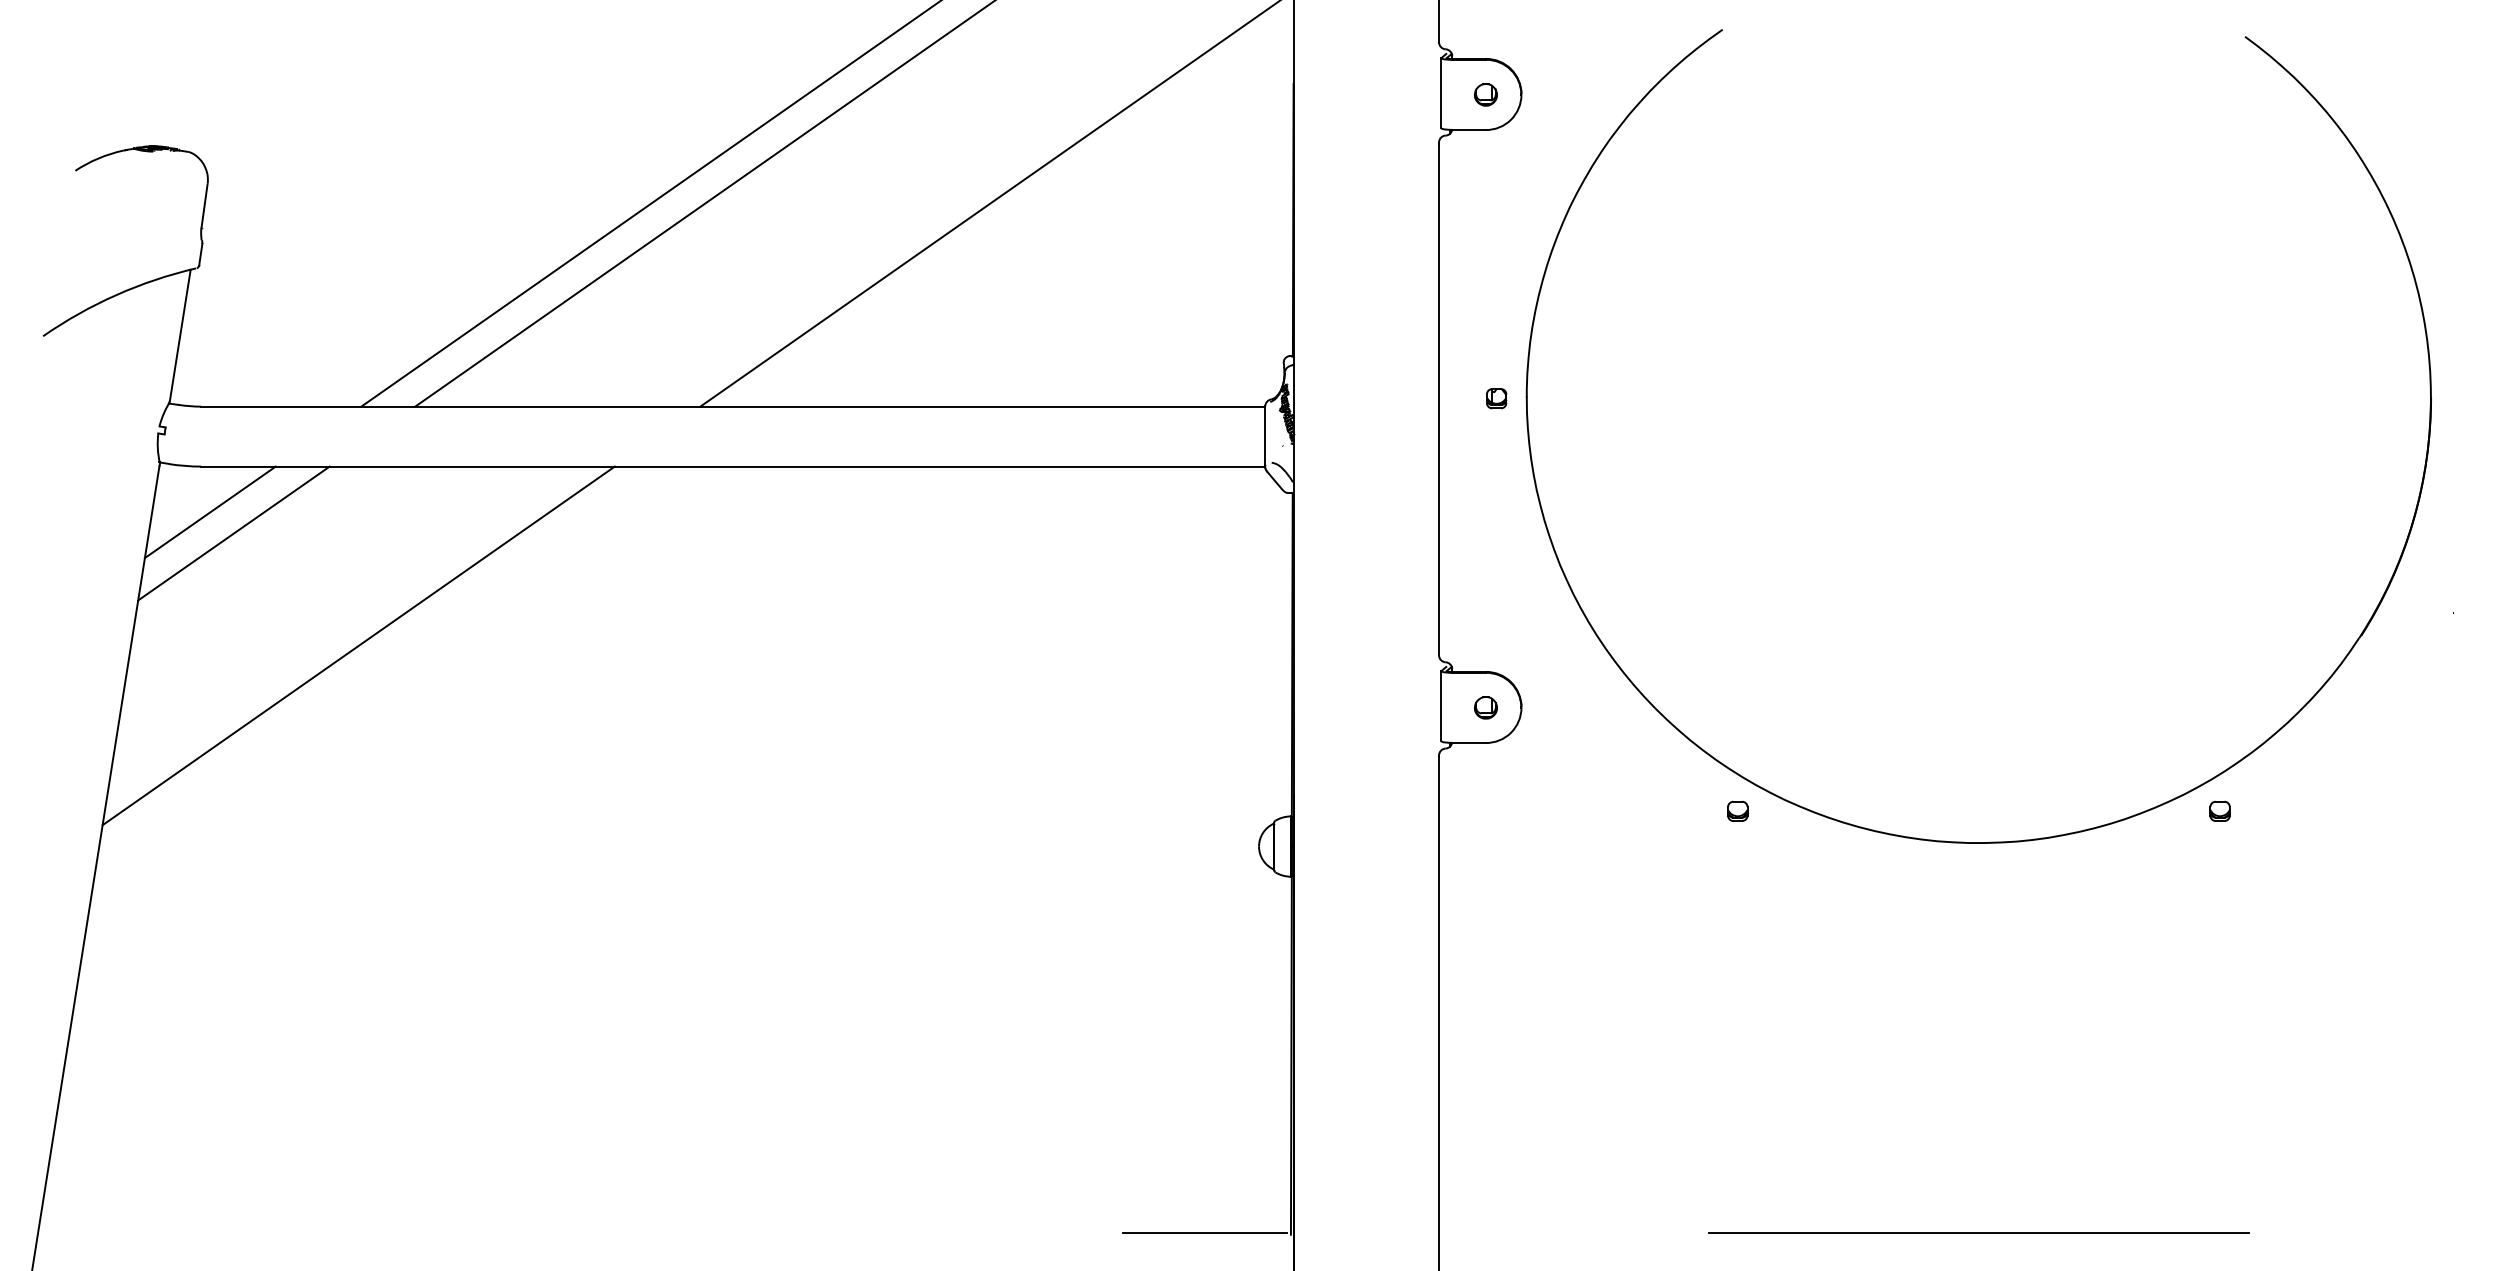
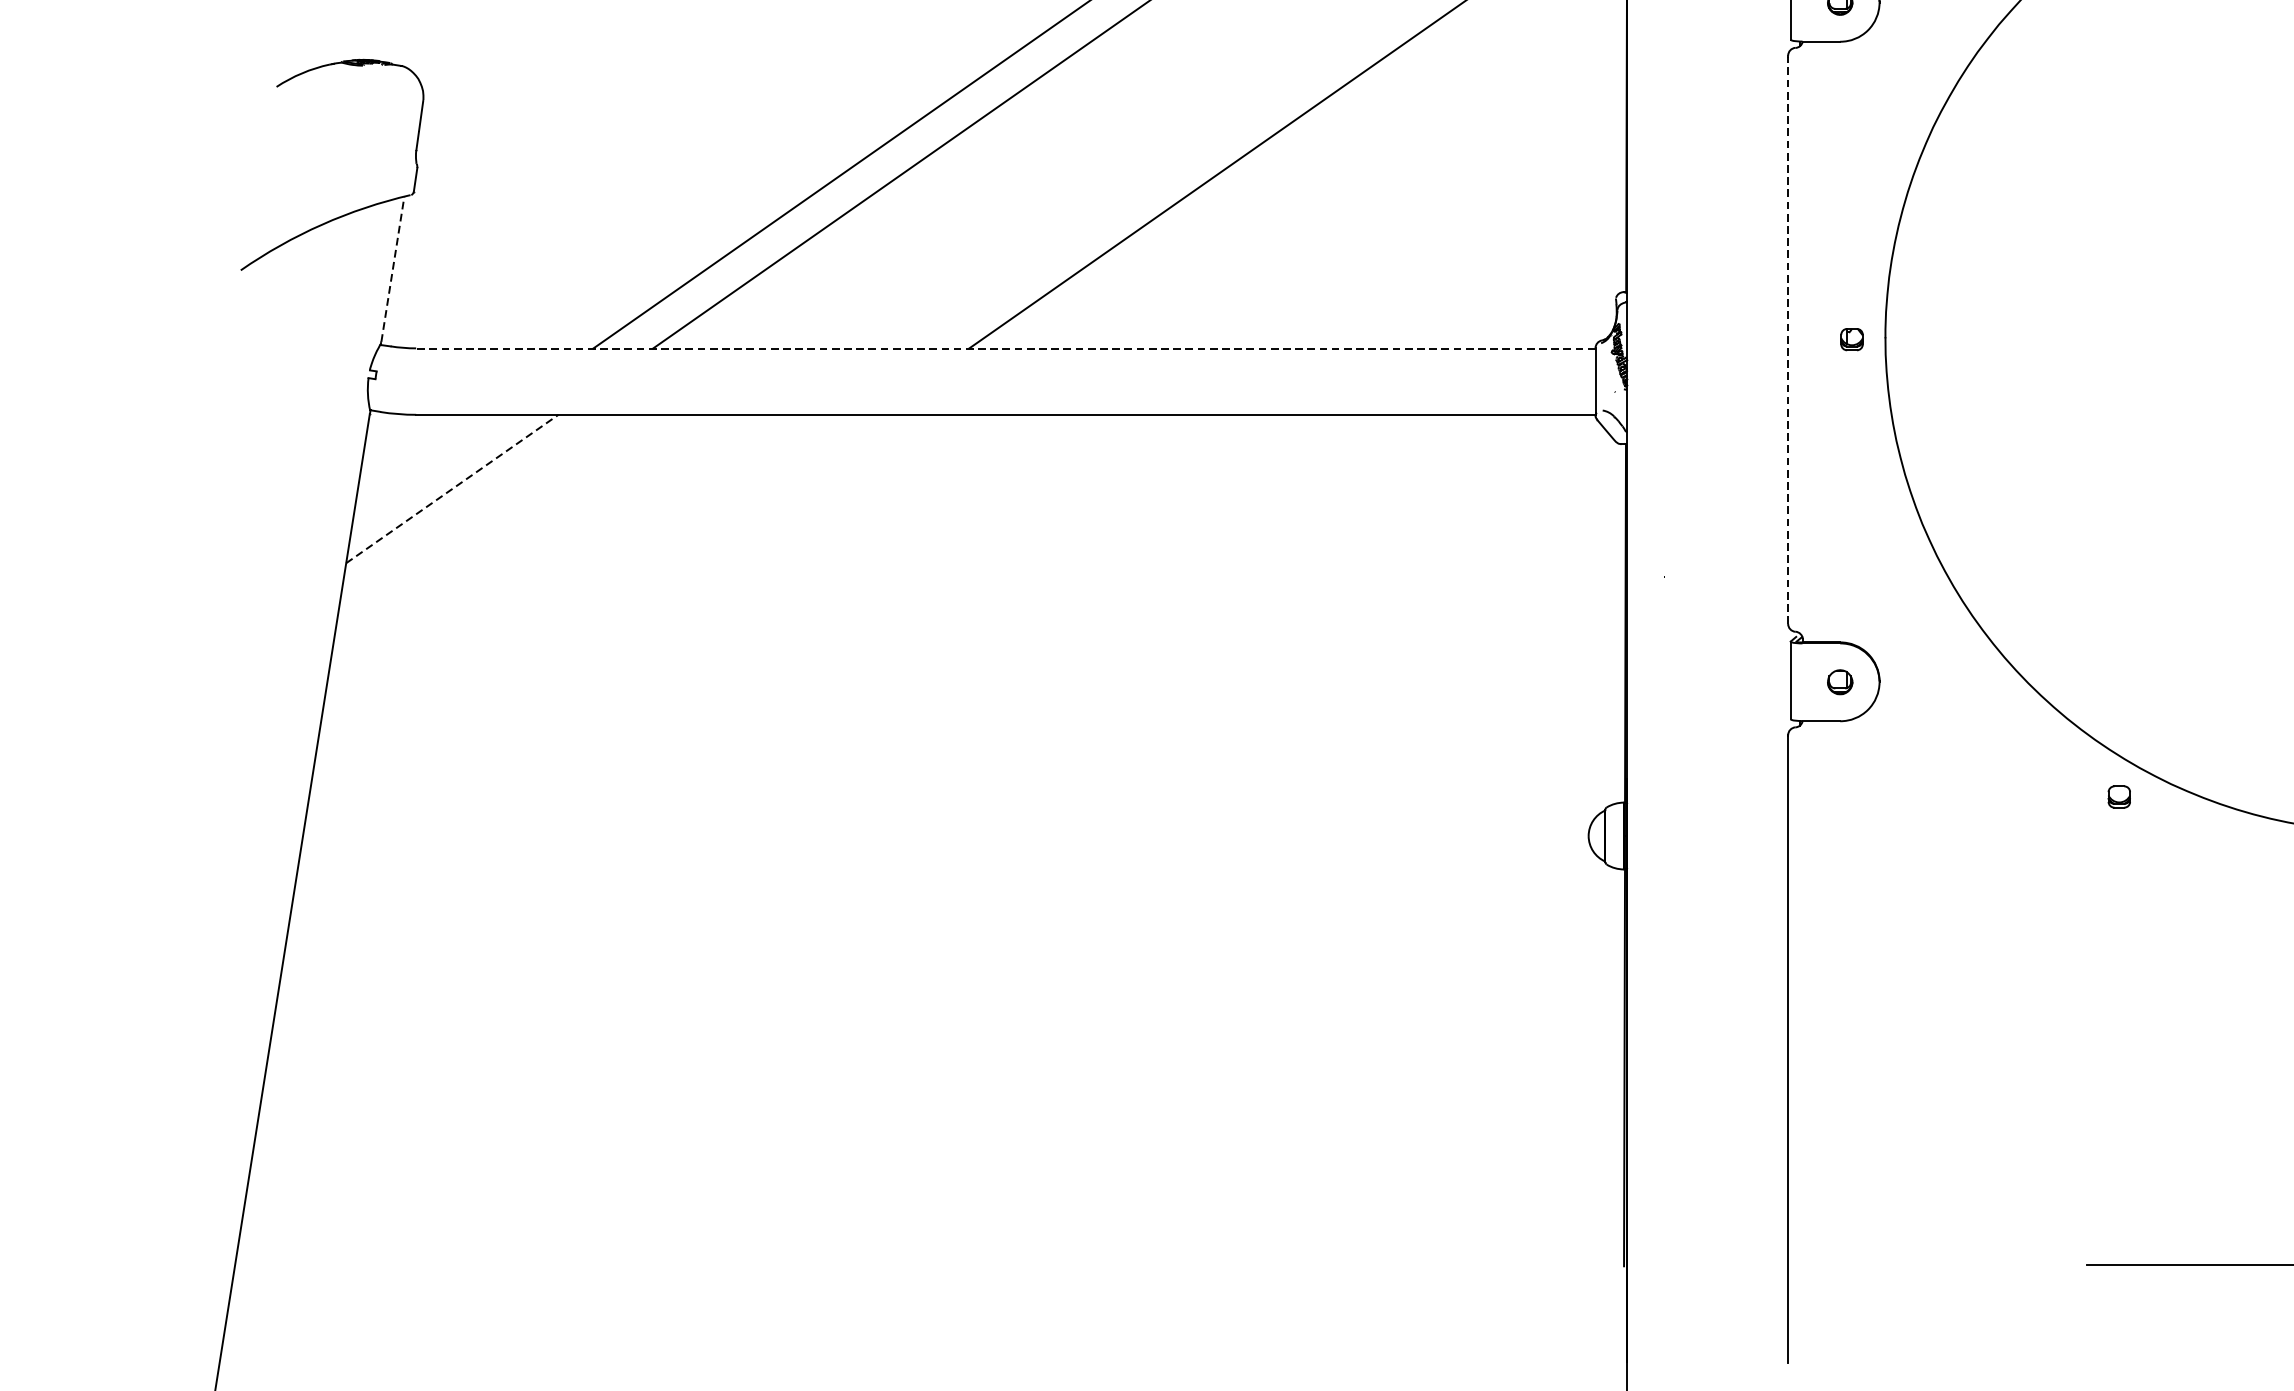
line: (180, 334) -> (393, 268), solid -> dashed
line: (1439, 399) -> (1788, 340), solid -> dashed
line: (733, 406) -> (1006, 348), solid -> dashed
line: (209, 512) -> (425, 465), removed
line: (233, 533) -> (451, 488), solid -> dashed
line: (358, 645) -> (590, 613), removed
line: (1204, 1233) -> (1528, 1264), removed

